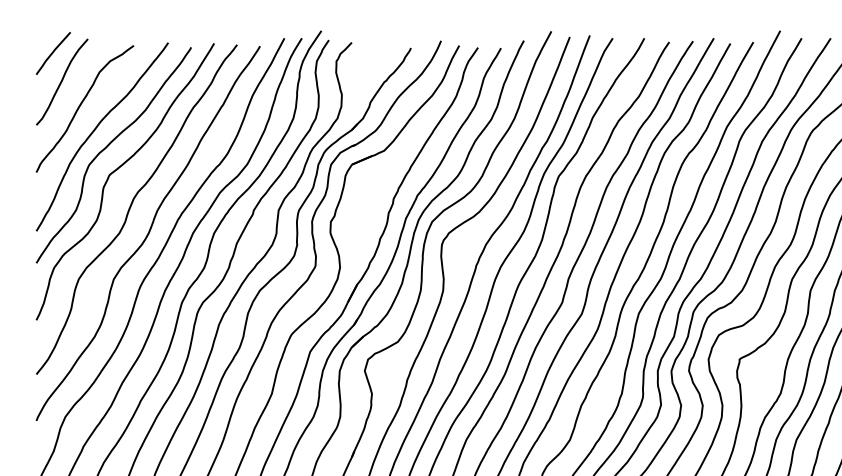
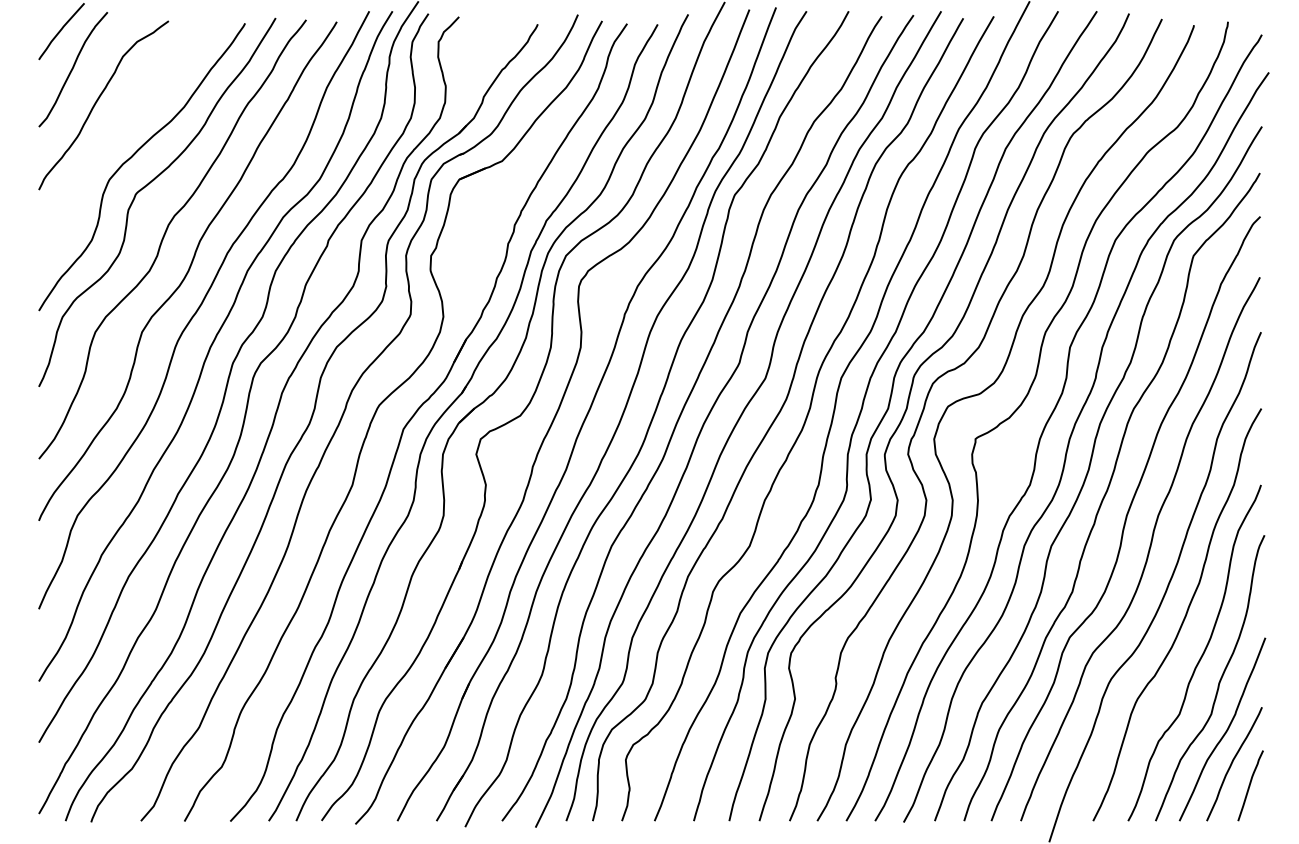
curve: (93, 132) -> (115, 136), removed

